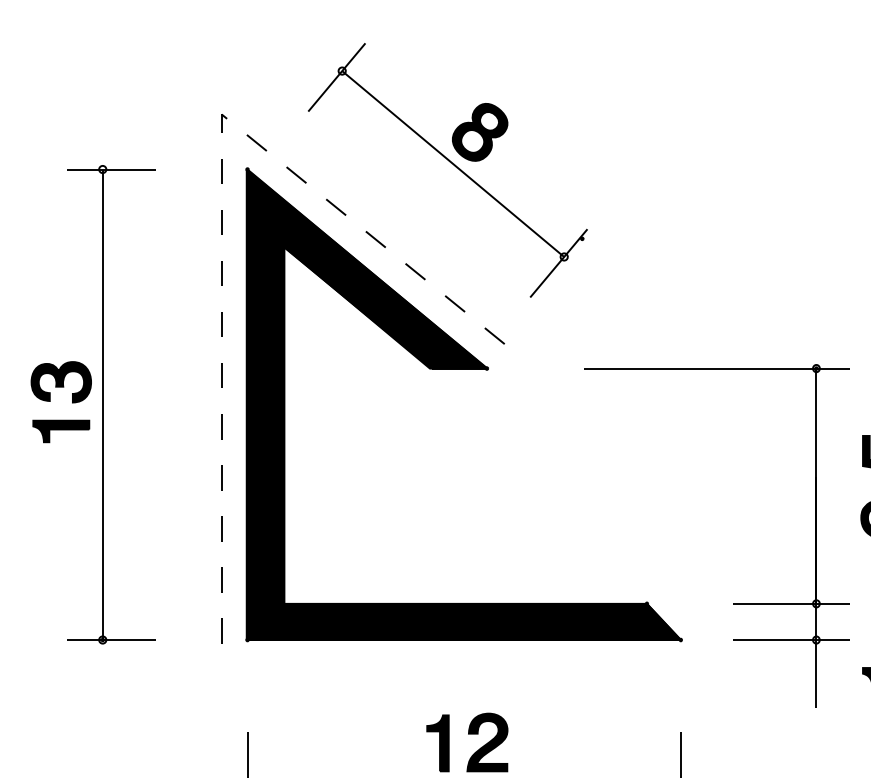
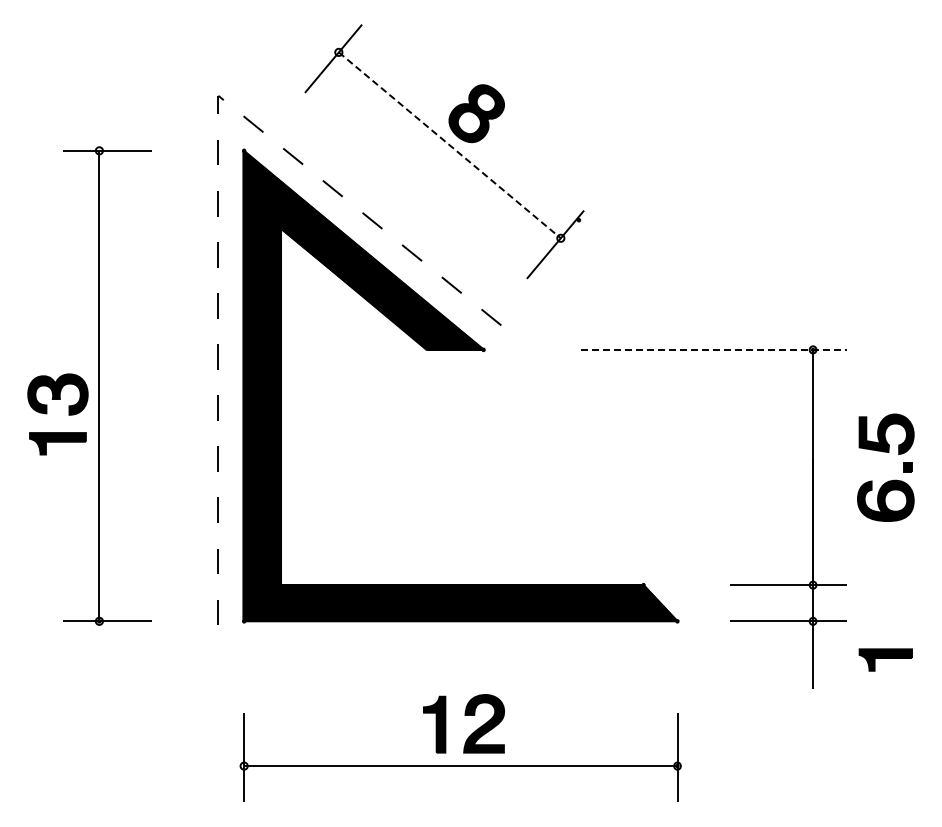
line: (452, 164) -> (449, 145), solid -> dashed
line: (717, 368) -> (714, 349), solid -> dashed
part: (50, 402) -> (47, 414), moved

